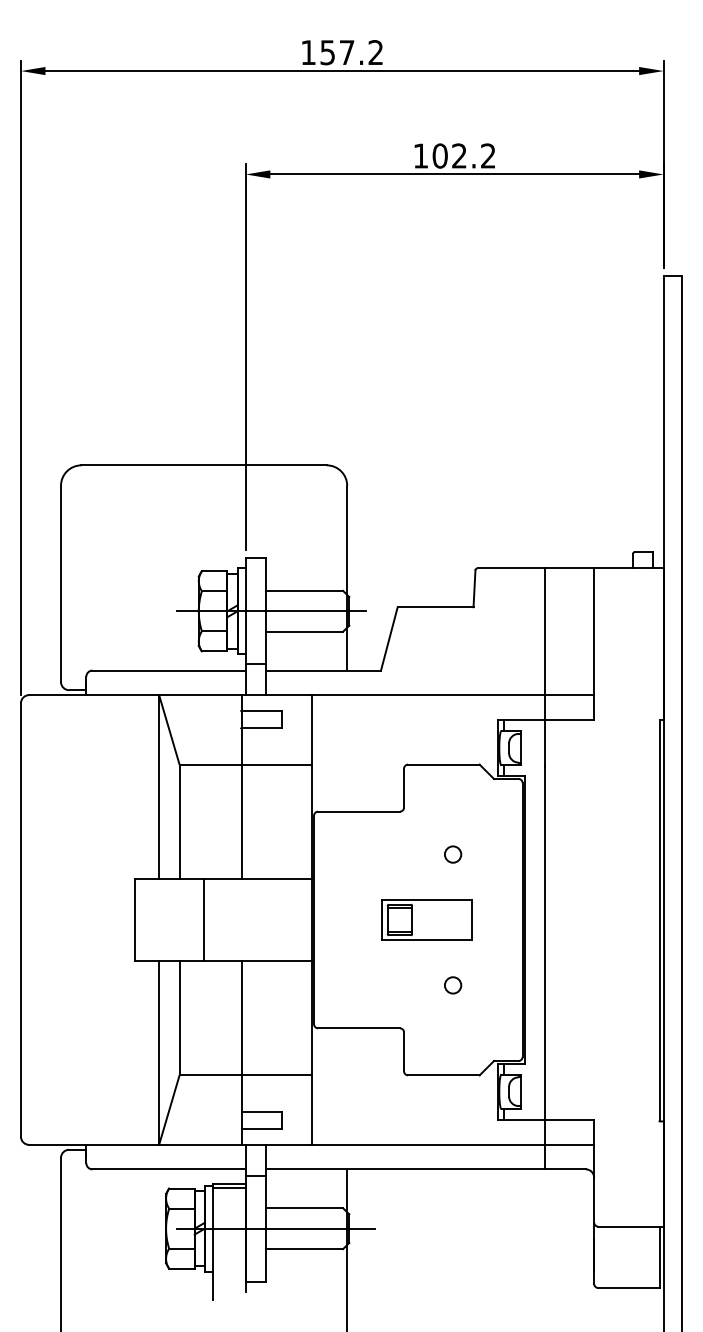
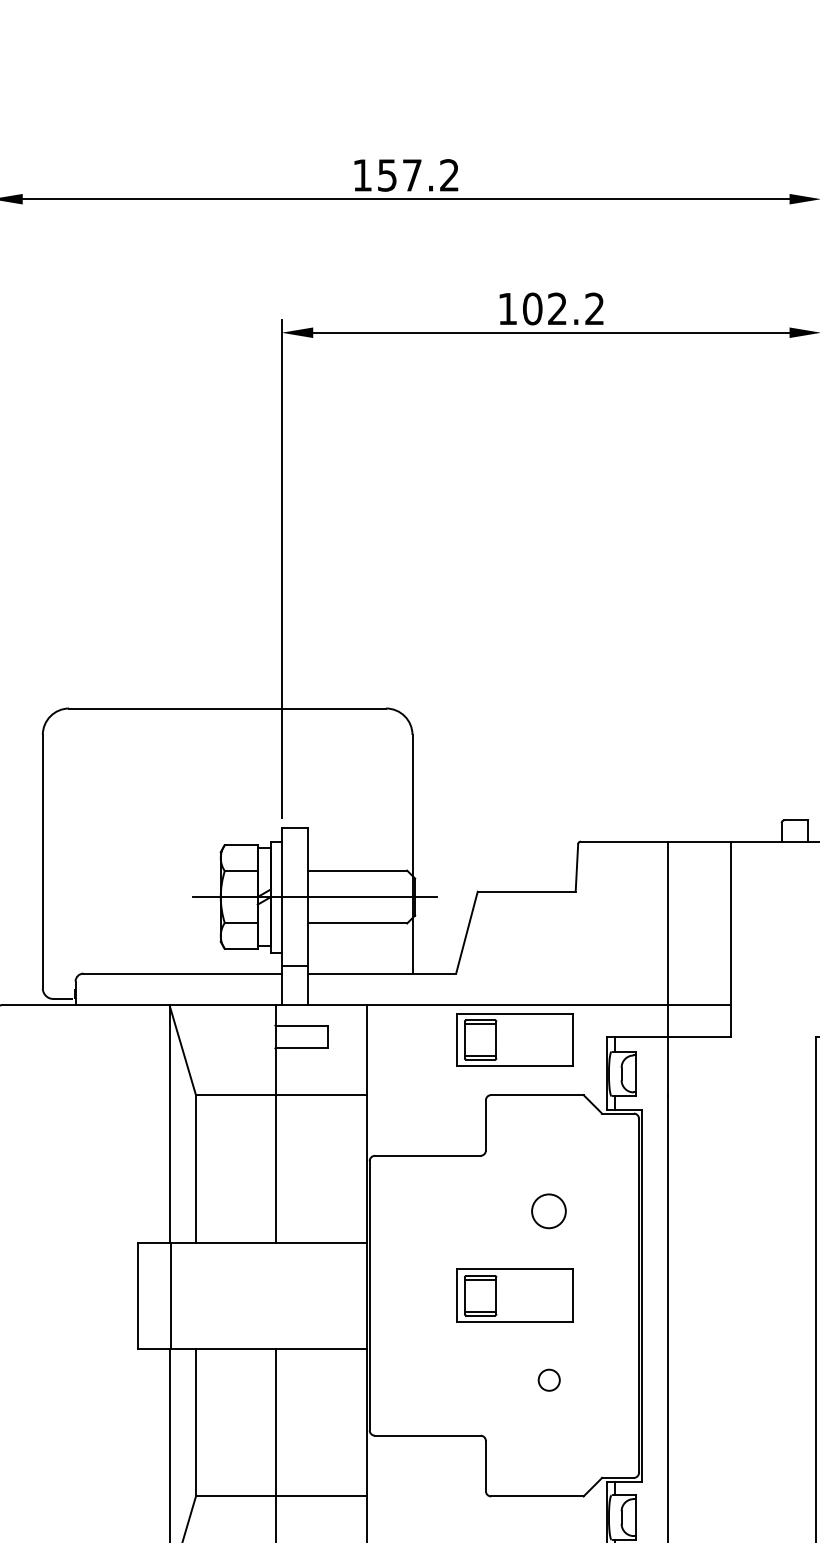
part: (426, 721) -> (514, 1039), added
circle: (453, 854) -> (549, 1211), size x1.6
line: (204, 919) -> (171, 1295), moved

